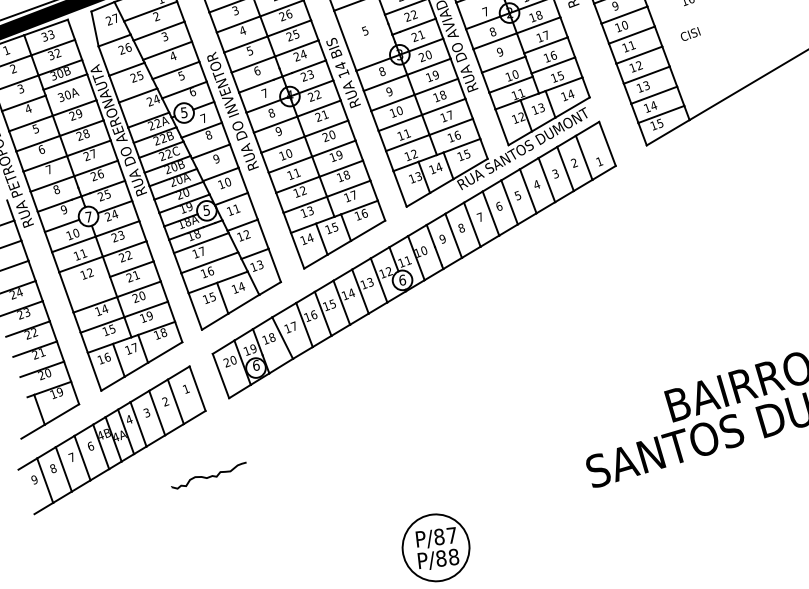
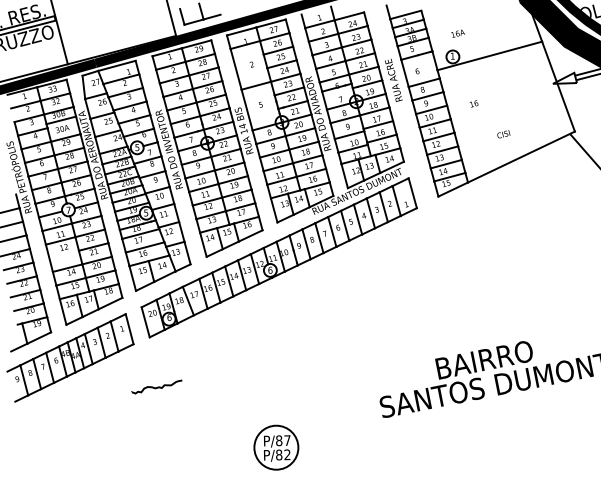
text: (690, 34) -> (503, 134), moved
curve: (209, 475) -> (157, 386), moved
text: (453, 556) -> (287, 454), P/88 -> P/82

